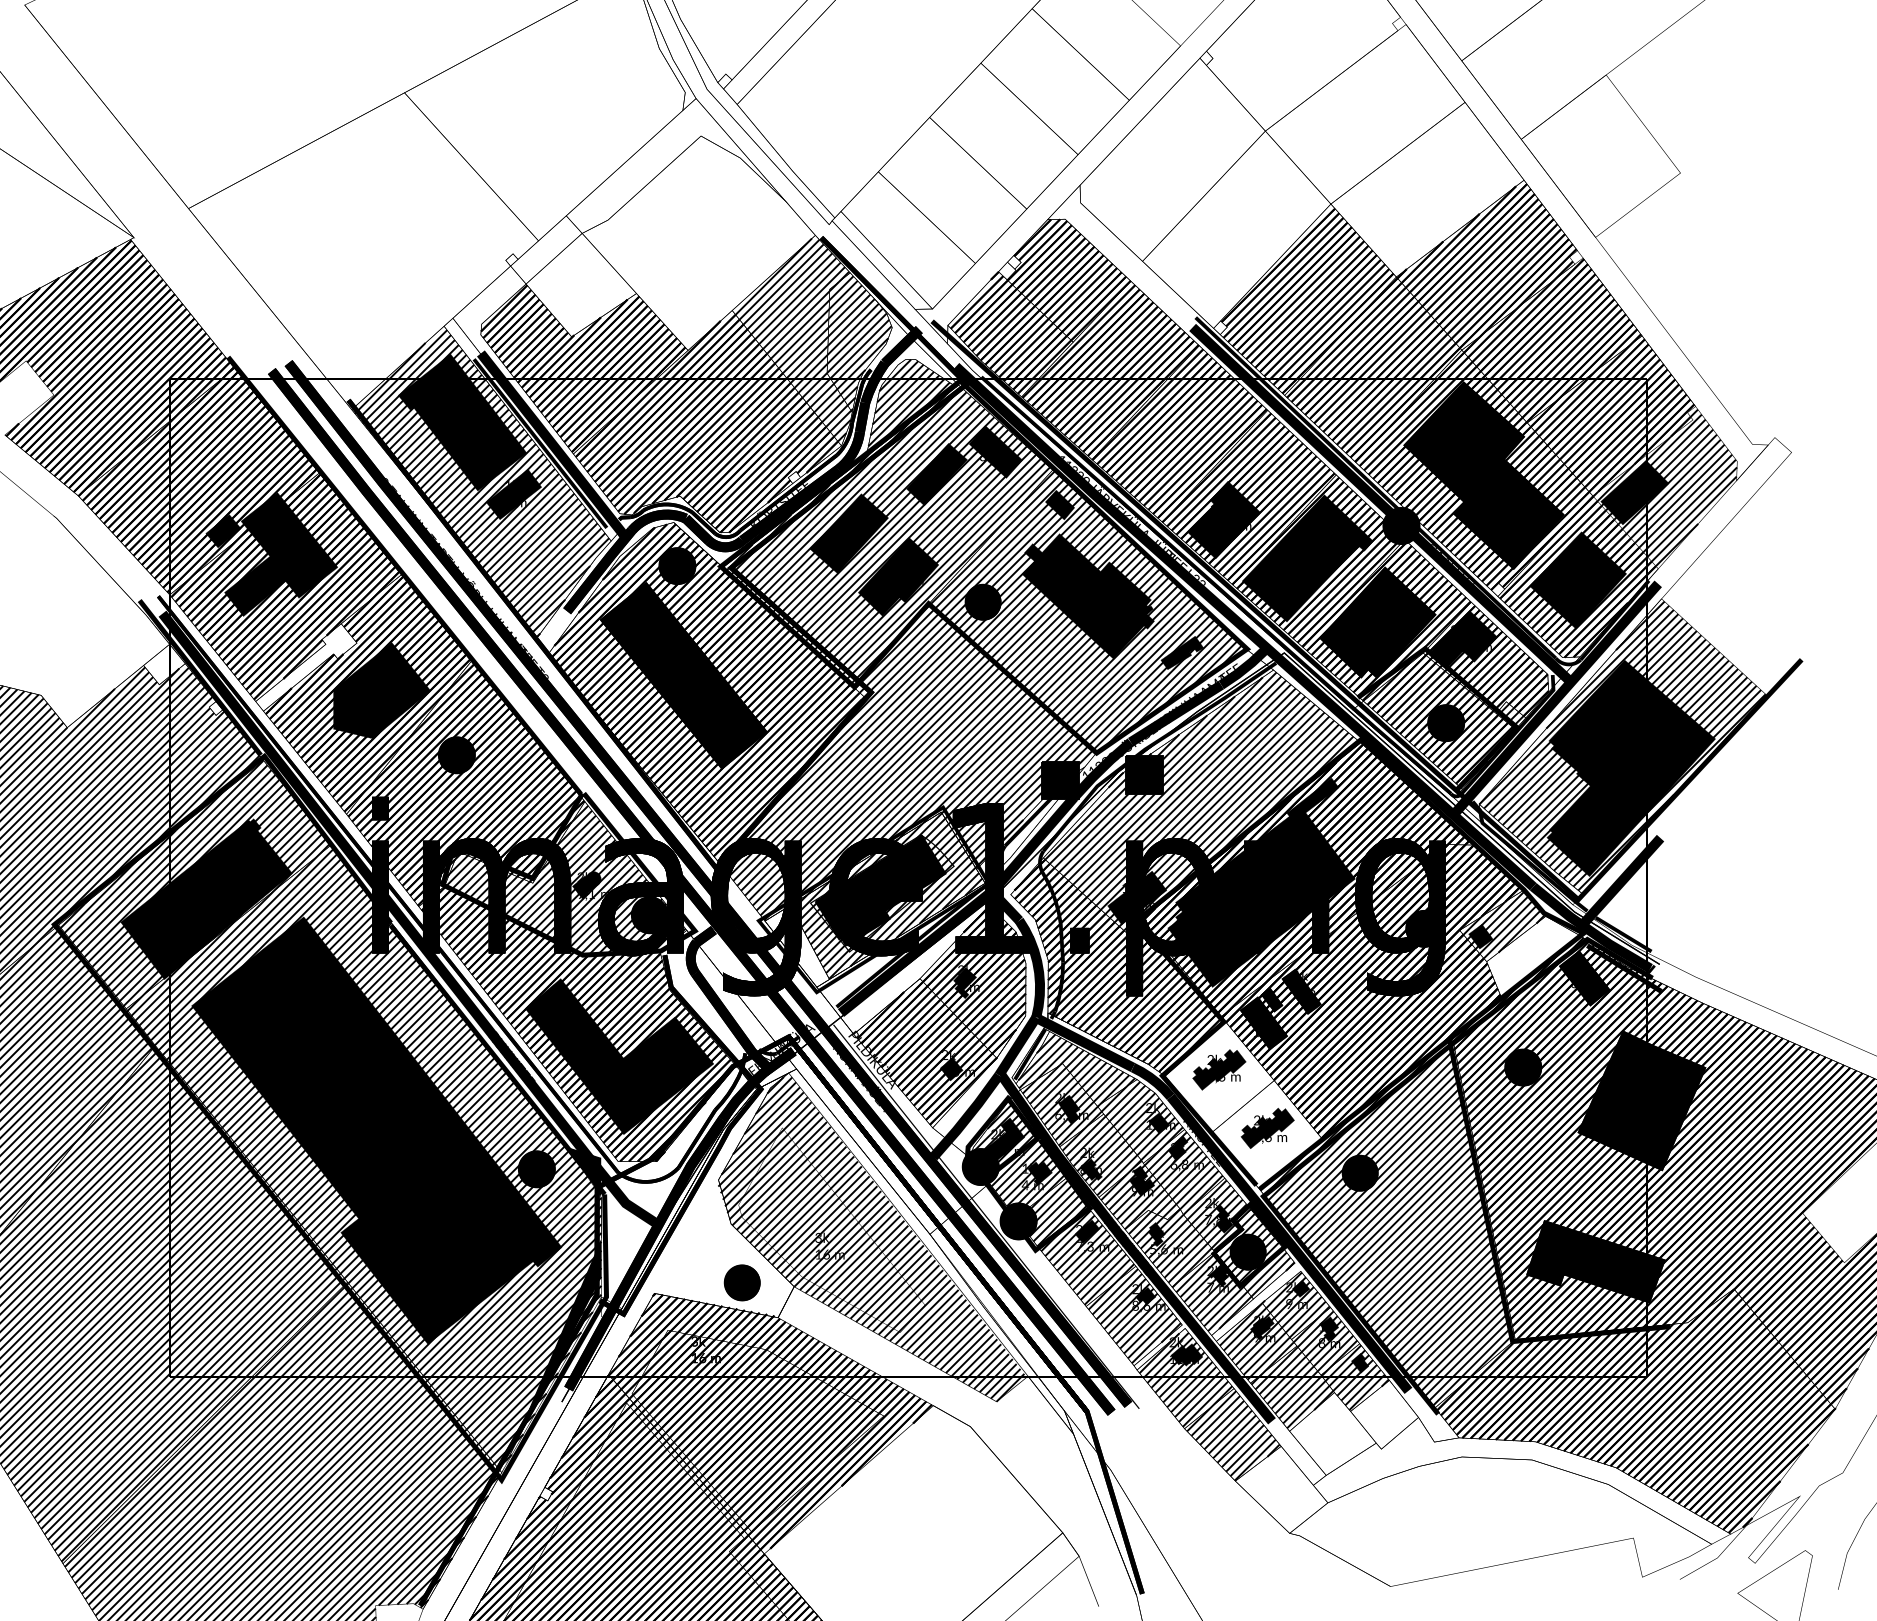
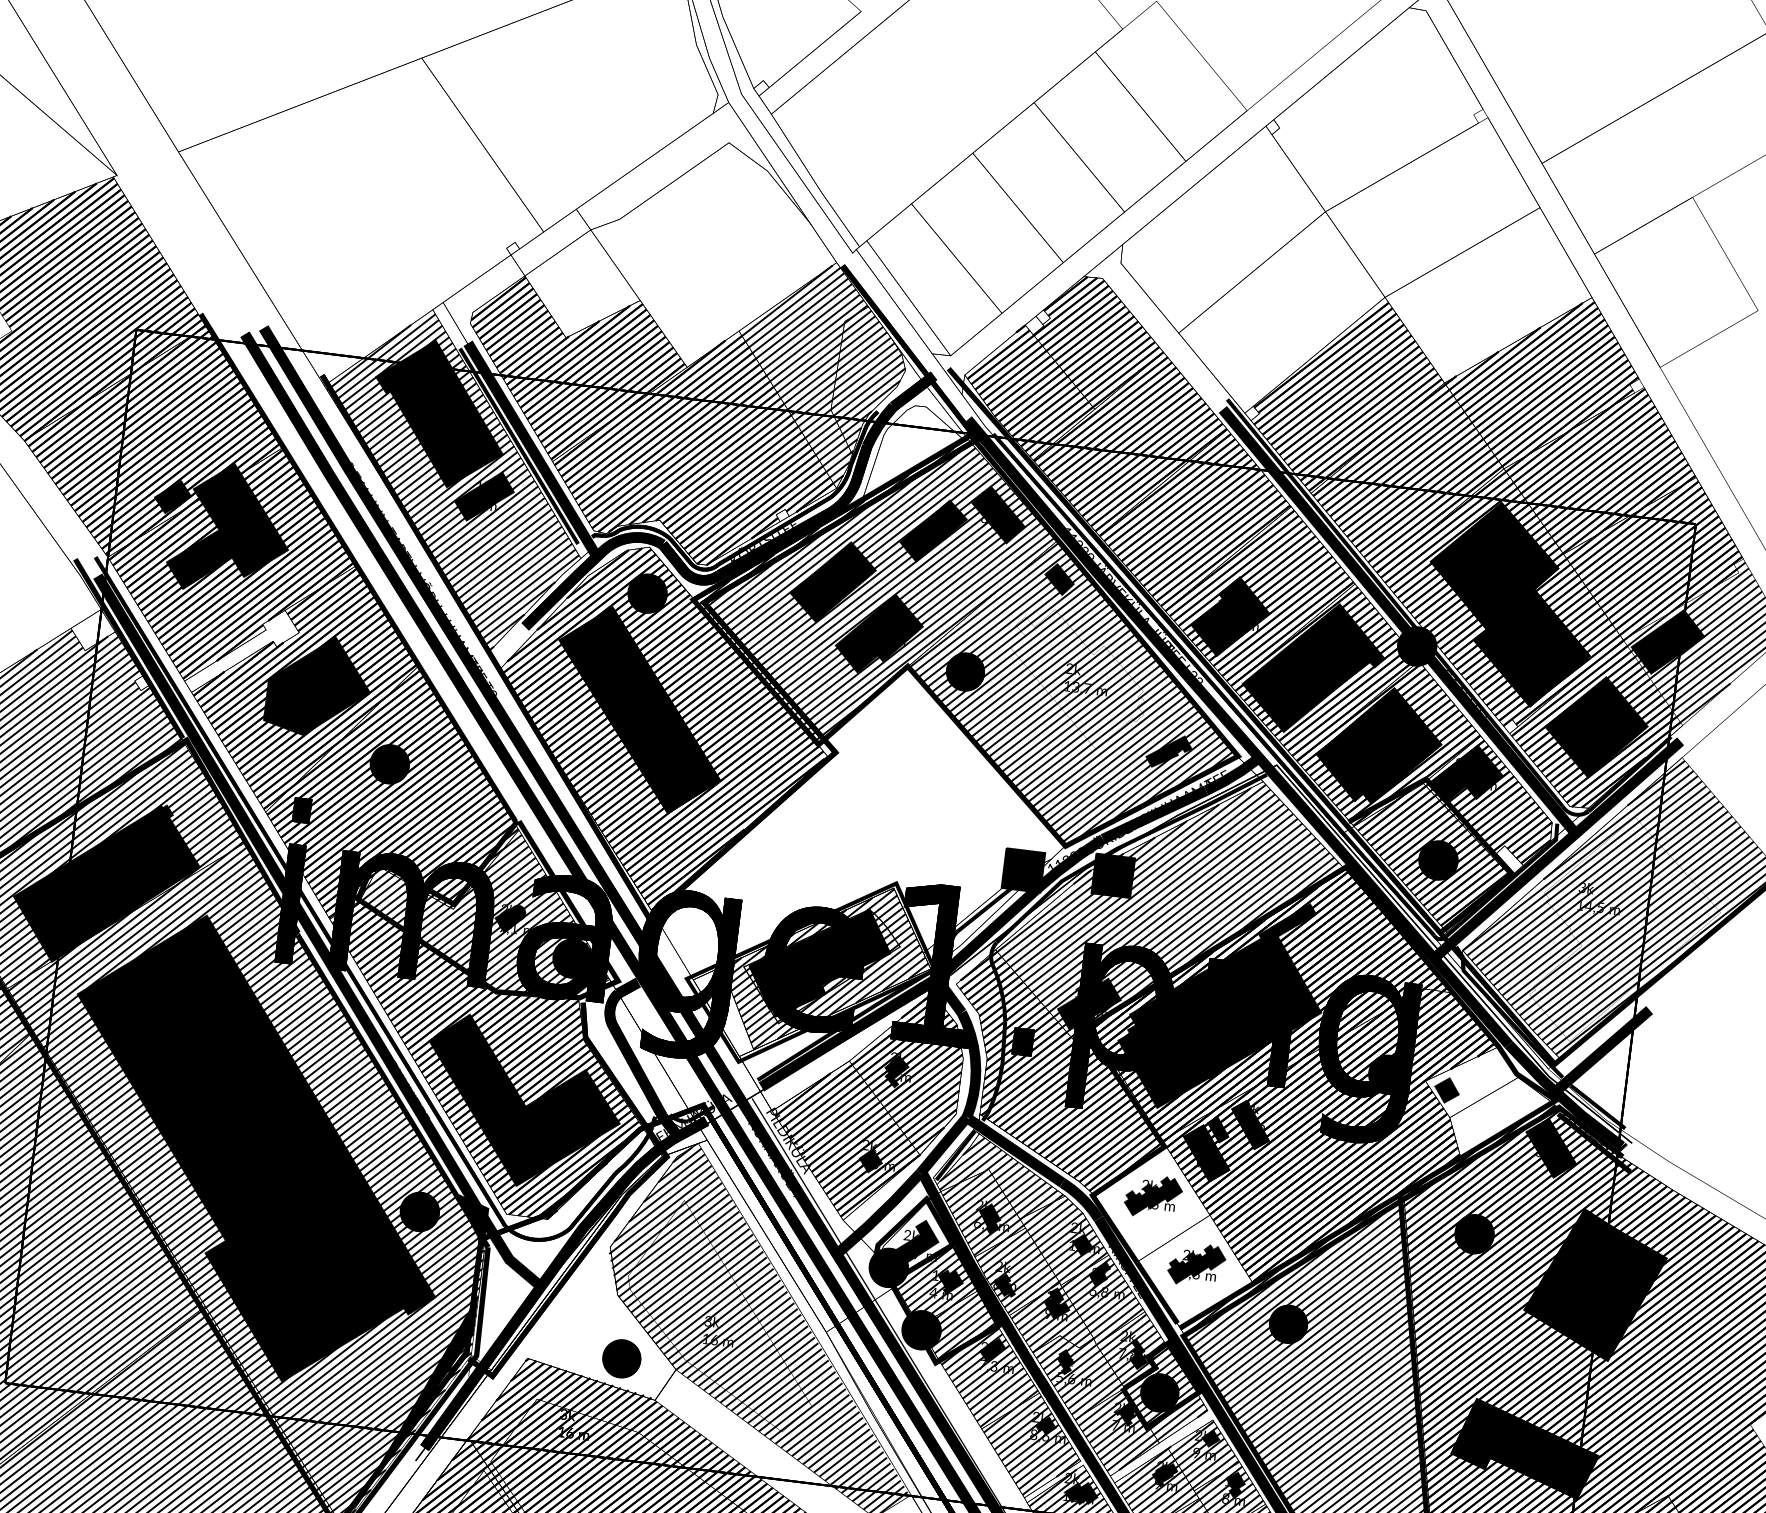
hatch: (911, 406) -> (915, 455), removed
fill: (1088, 596) -> (1077, 679), removed
hatch: (1510, 715) -> (1507, 860), removed
hatch: (906, 762) -> (863, 831), removed
fill: (1630, 768) -> (1627, 932), removed
hatch: (1503, 924) -> (1472, 1080), removed
hatch: (1002, 1140) -> (915, 1242), removed

